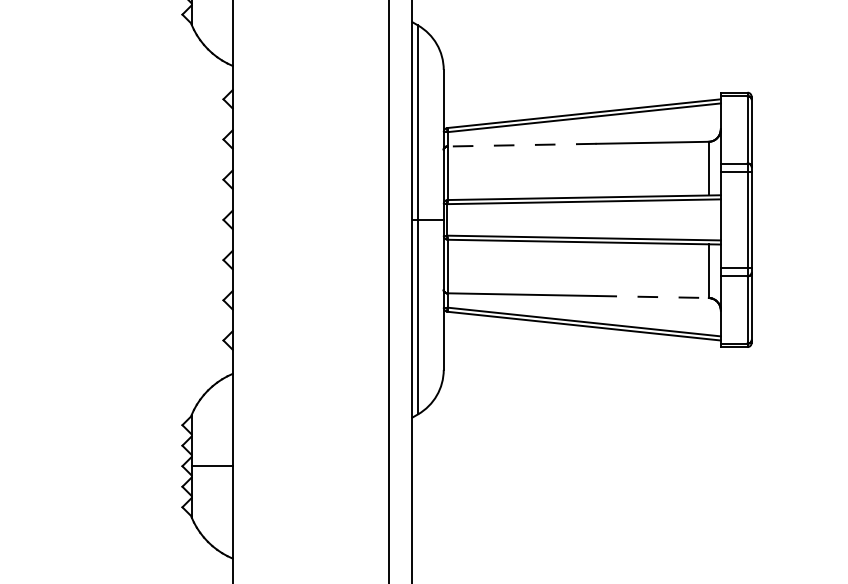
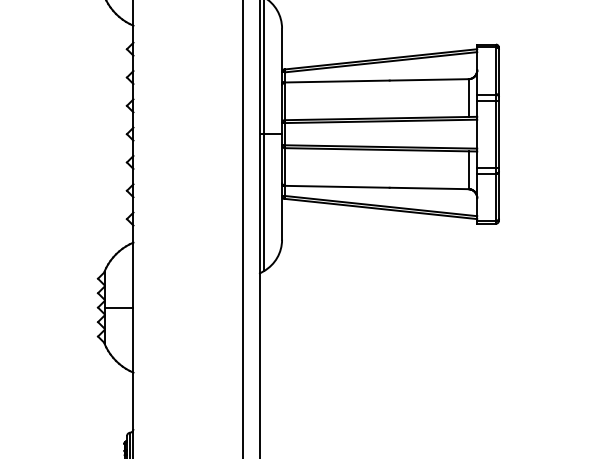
line: (521, 145) -> (336, 81), dashed -> solid
line: (653, 297) -> (429, 188), dashed -> solid

